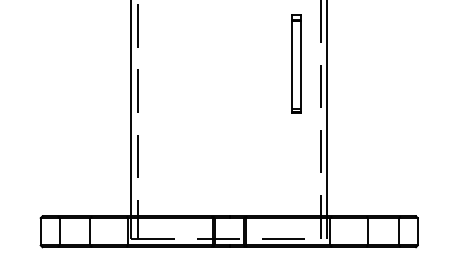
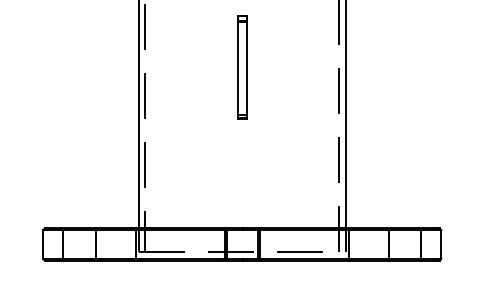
part: (296, 64) -> (242, 67), moved

